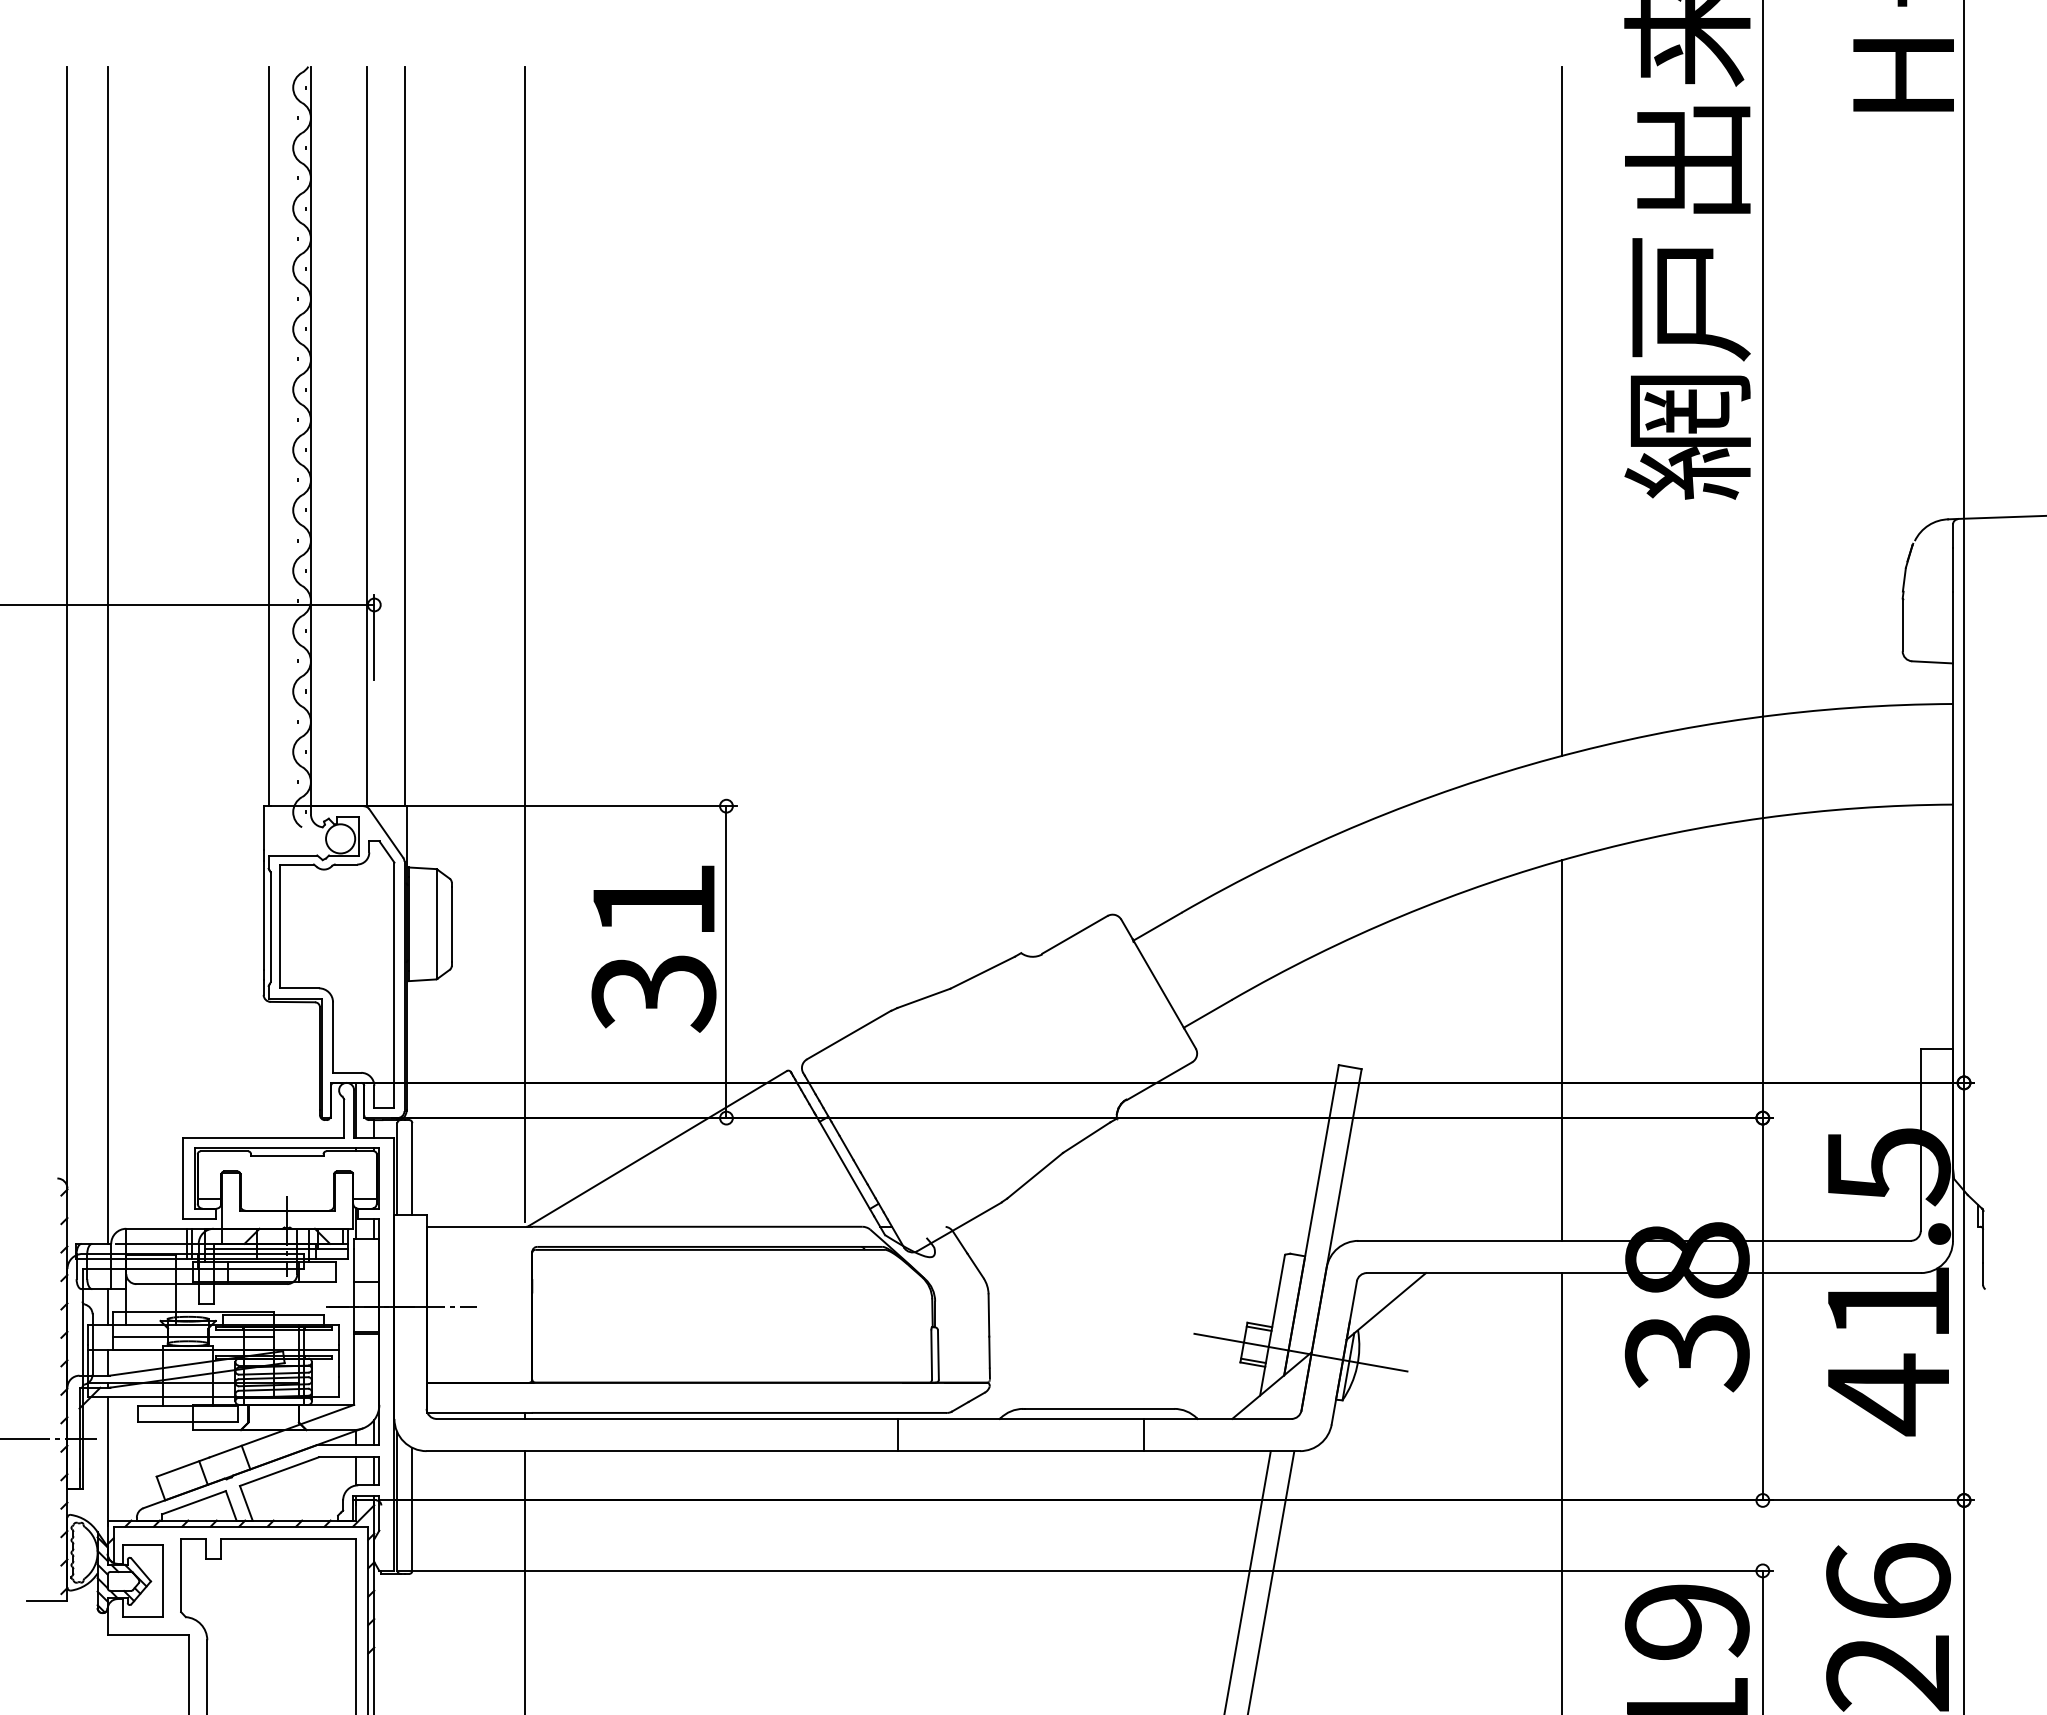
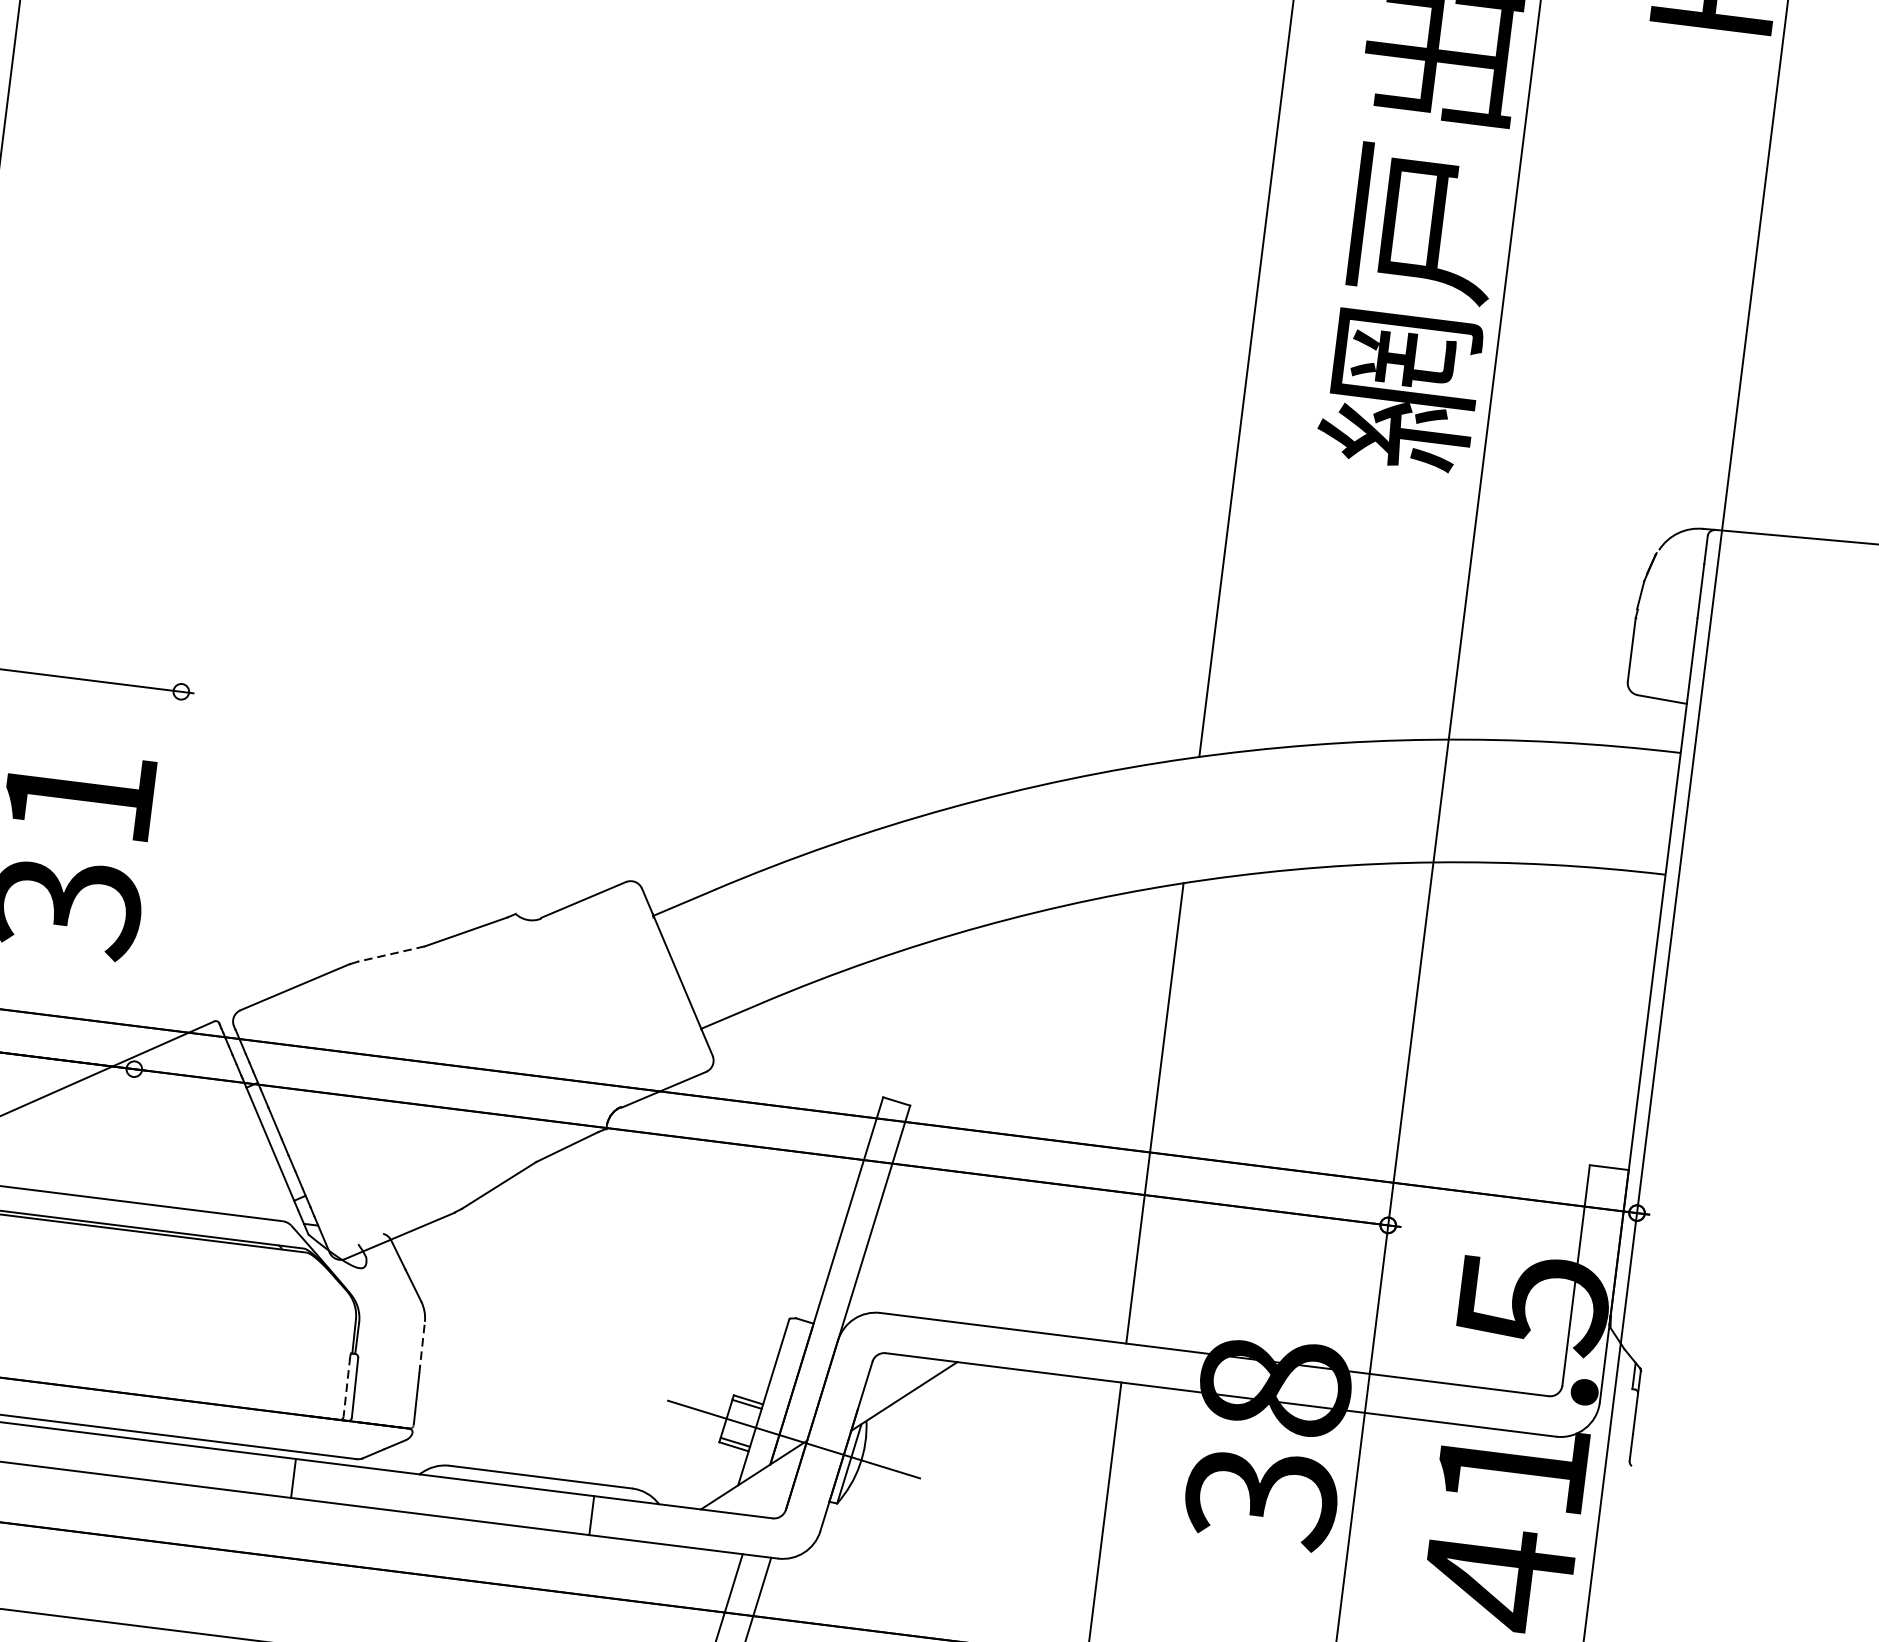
line: (726, 962) -> (157, 880), removed
line: (923, 998) -> (390, 954), solid -> dashed
line: (988, 1314) -> (421, 1346), solid -> dashed
line: (931, 1354) -> (346, 1386), solid -> dashed

